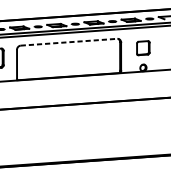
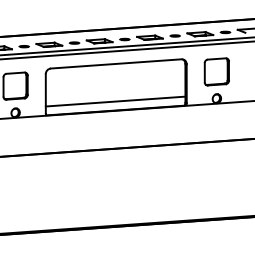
line: (69, 41) -> (116, 63), dashed -> solid
part: (143, 47) -> (216, 71), size x1.43
line: (68, 69) -> (115, 101), added

